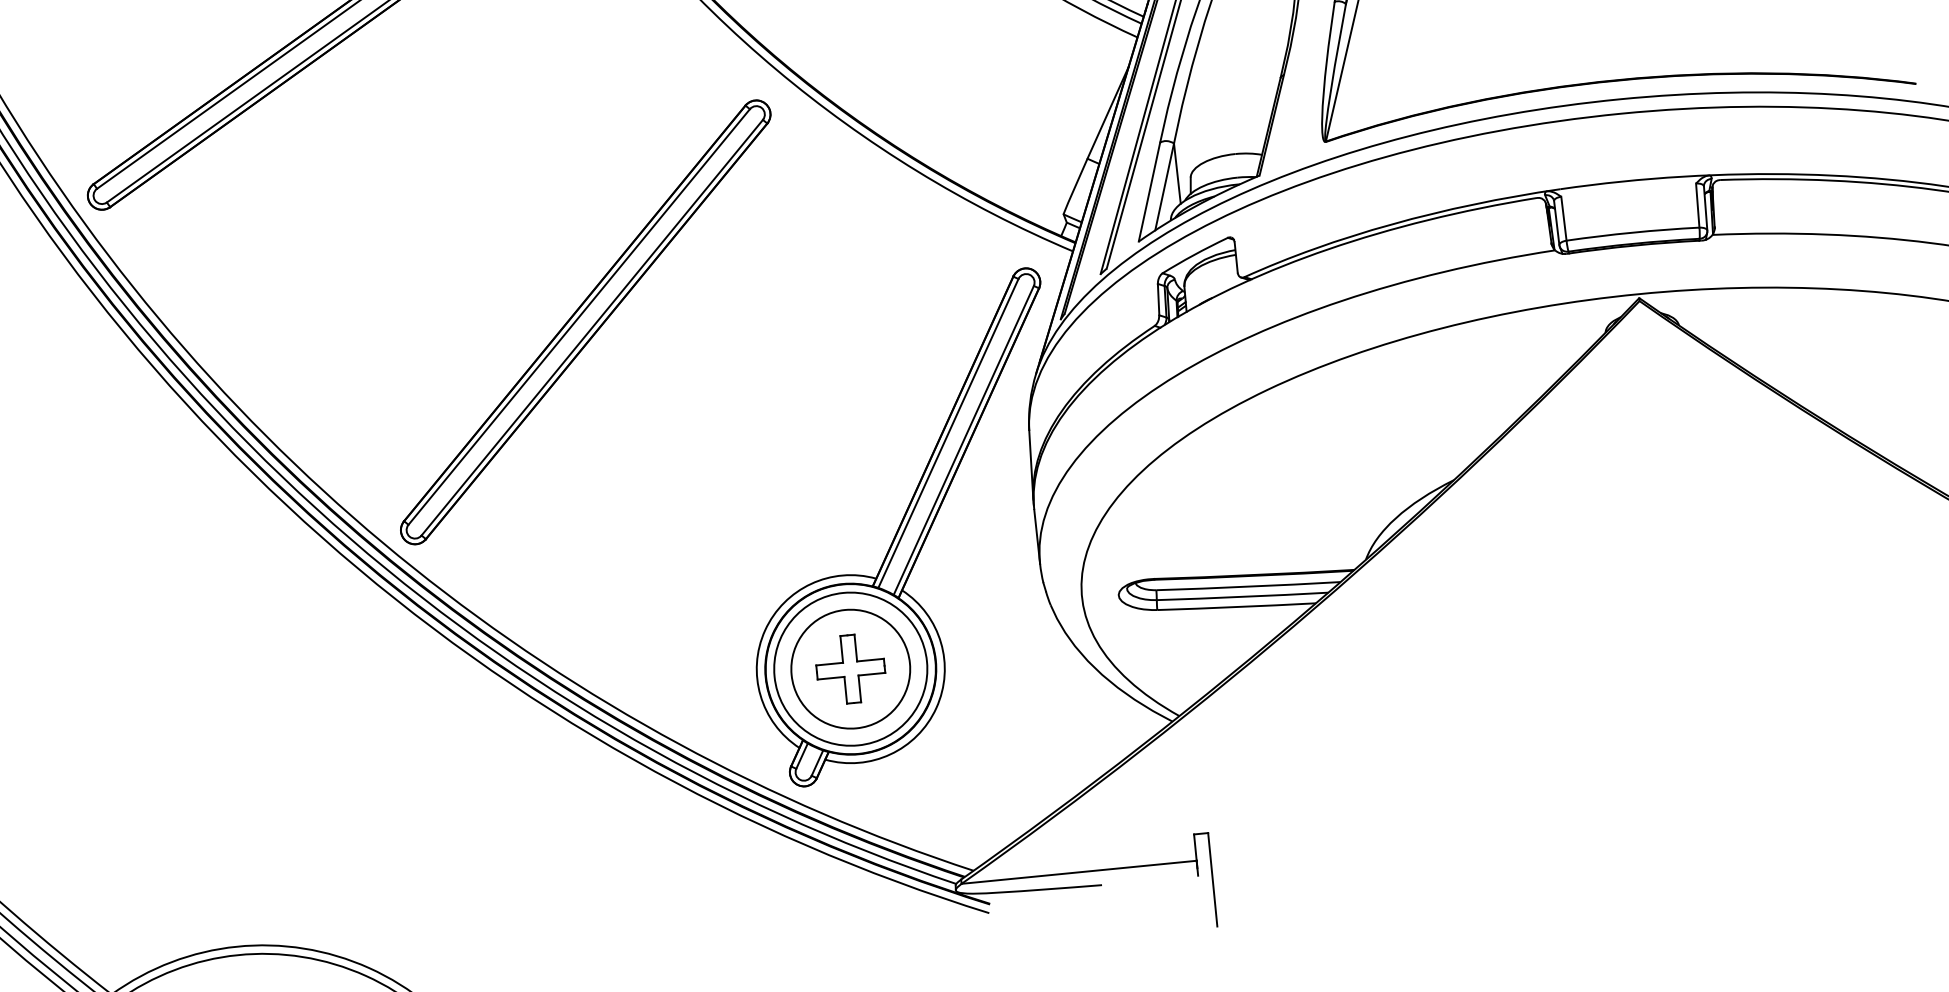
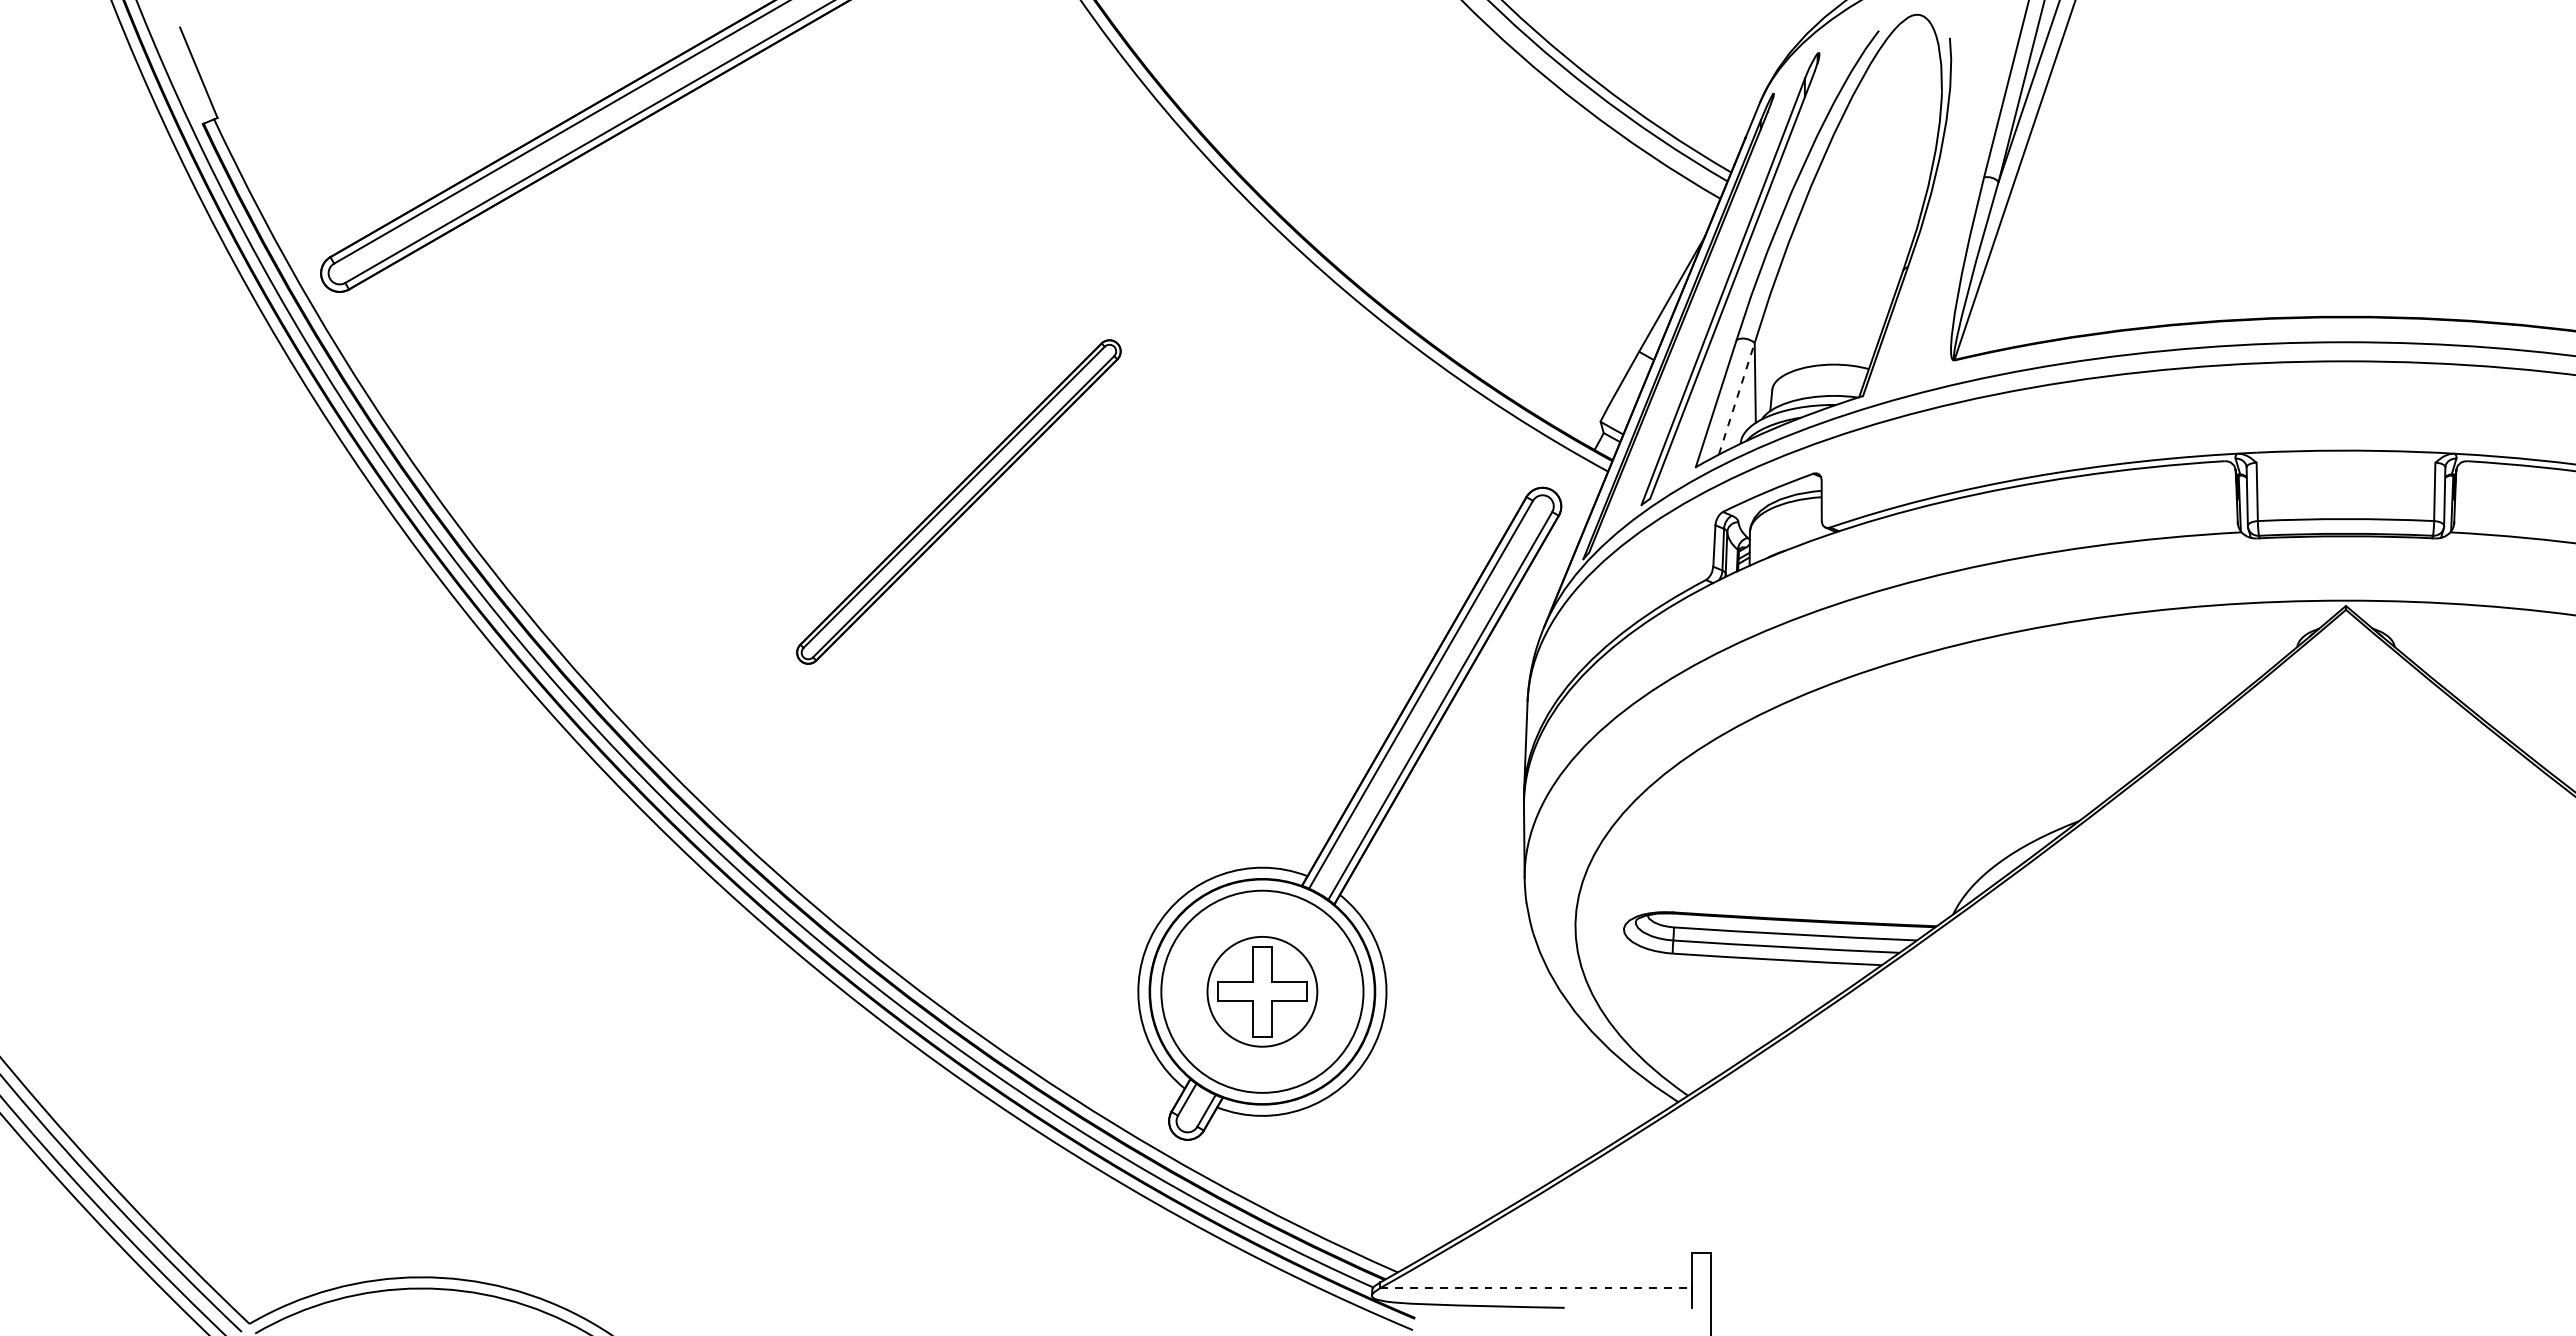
line: (1164, 186) -> (1736, 398), solid -> dashed
part: (585, 321) -> (958, 501), size x0.6
circle: (850, 669) -> (1261, 991), size x0.7
line: (1079, 872) -> (1536, 1288), solid -> dashed

